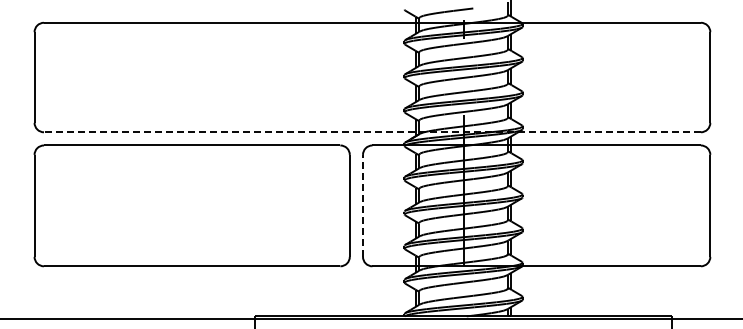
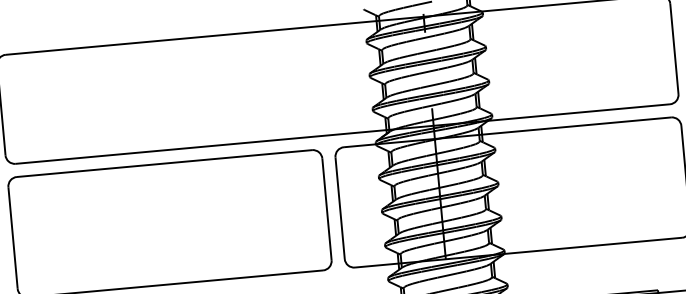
line: (371, 132) -> (341, 134), dashed -> solid
line: (363, 205) -> (340, 207), dashed -> solid

